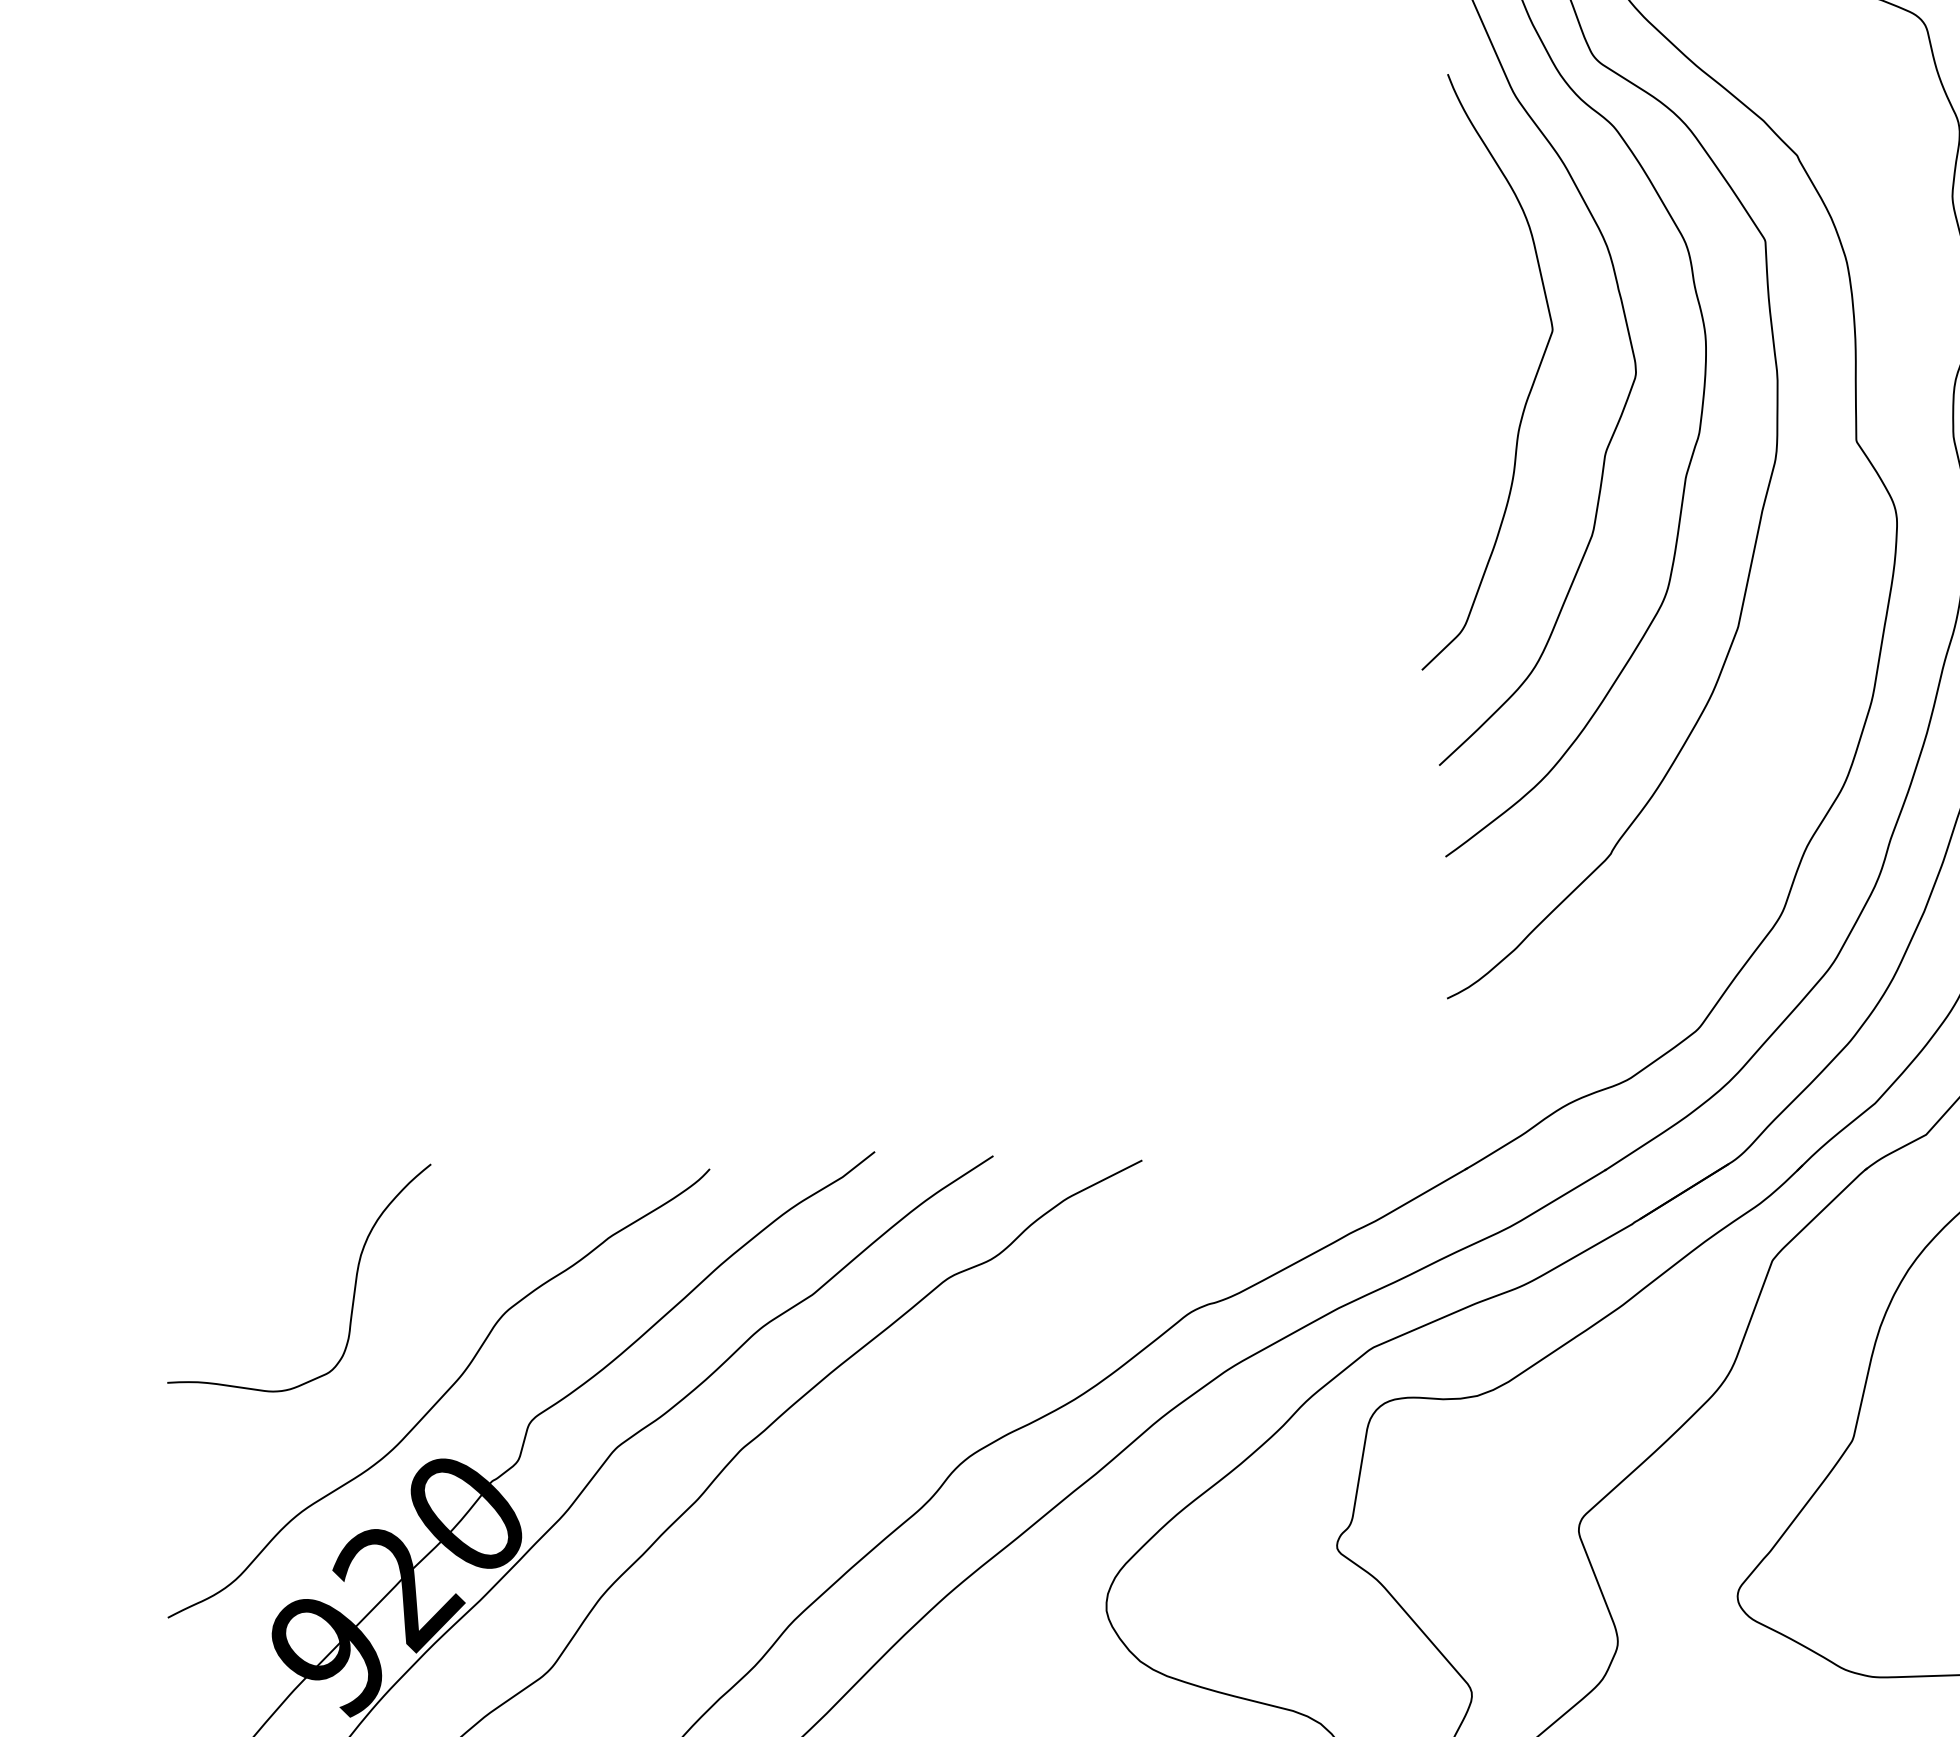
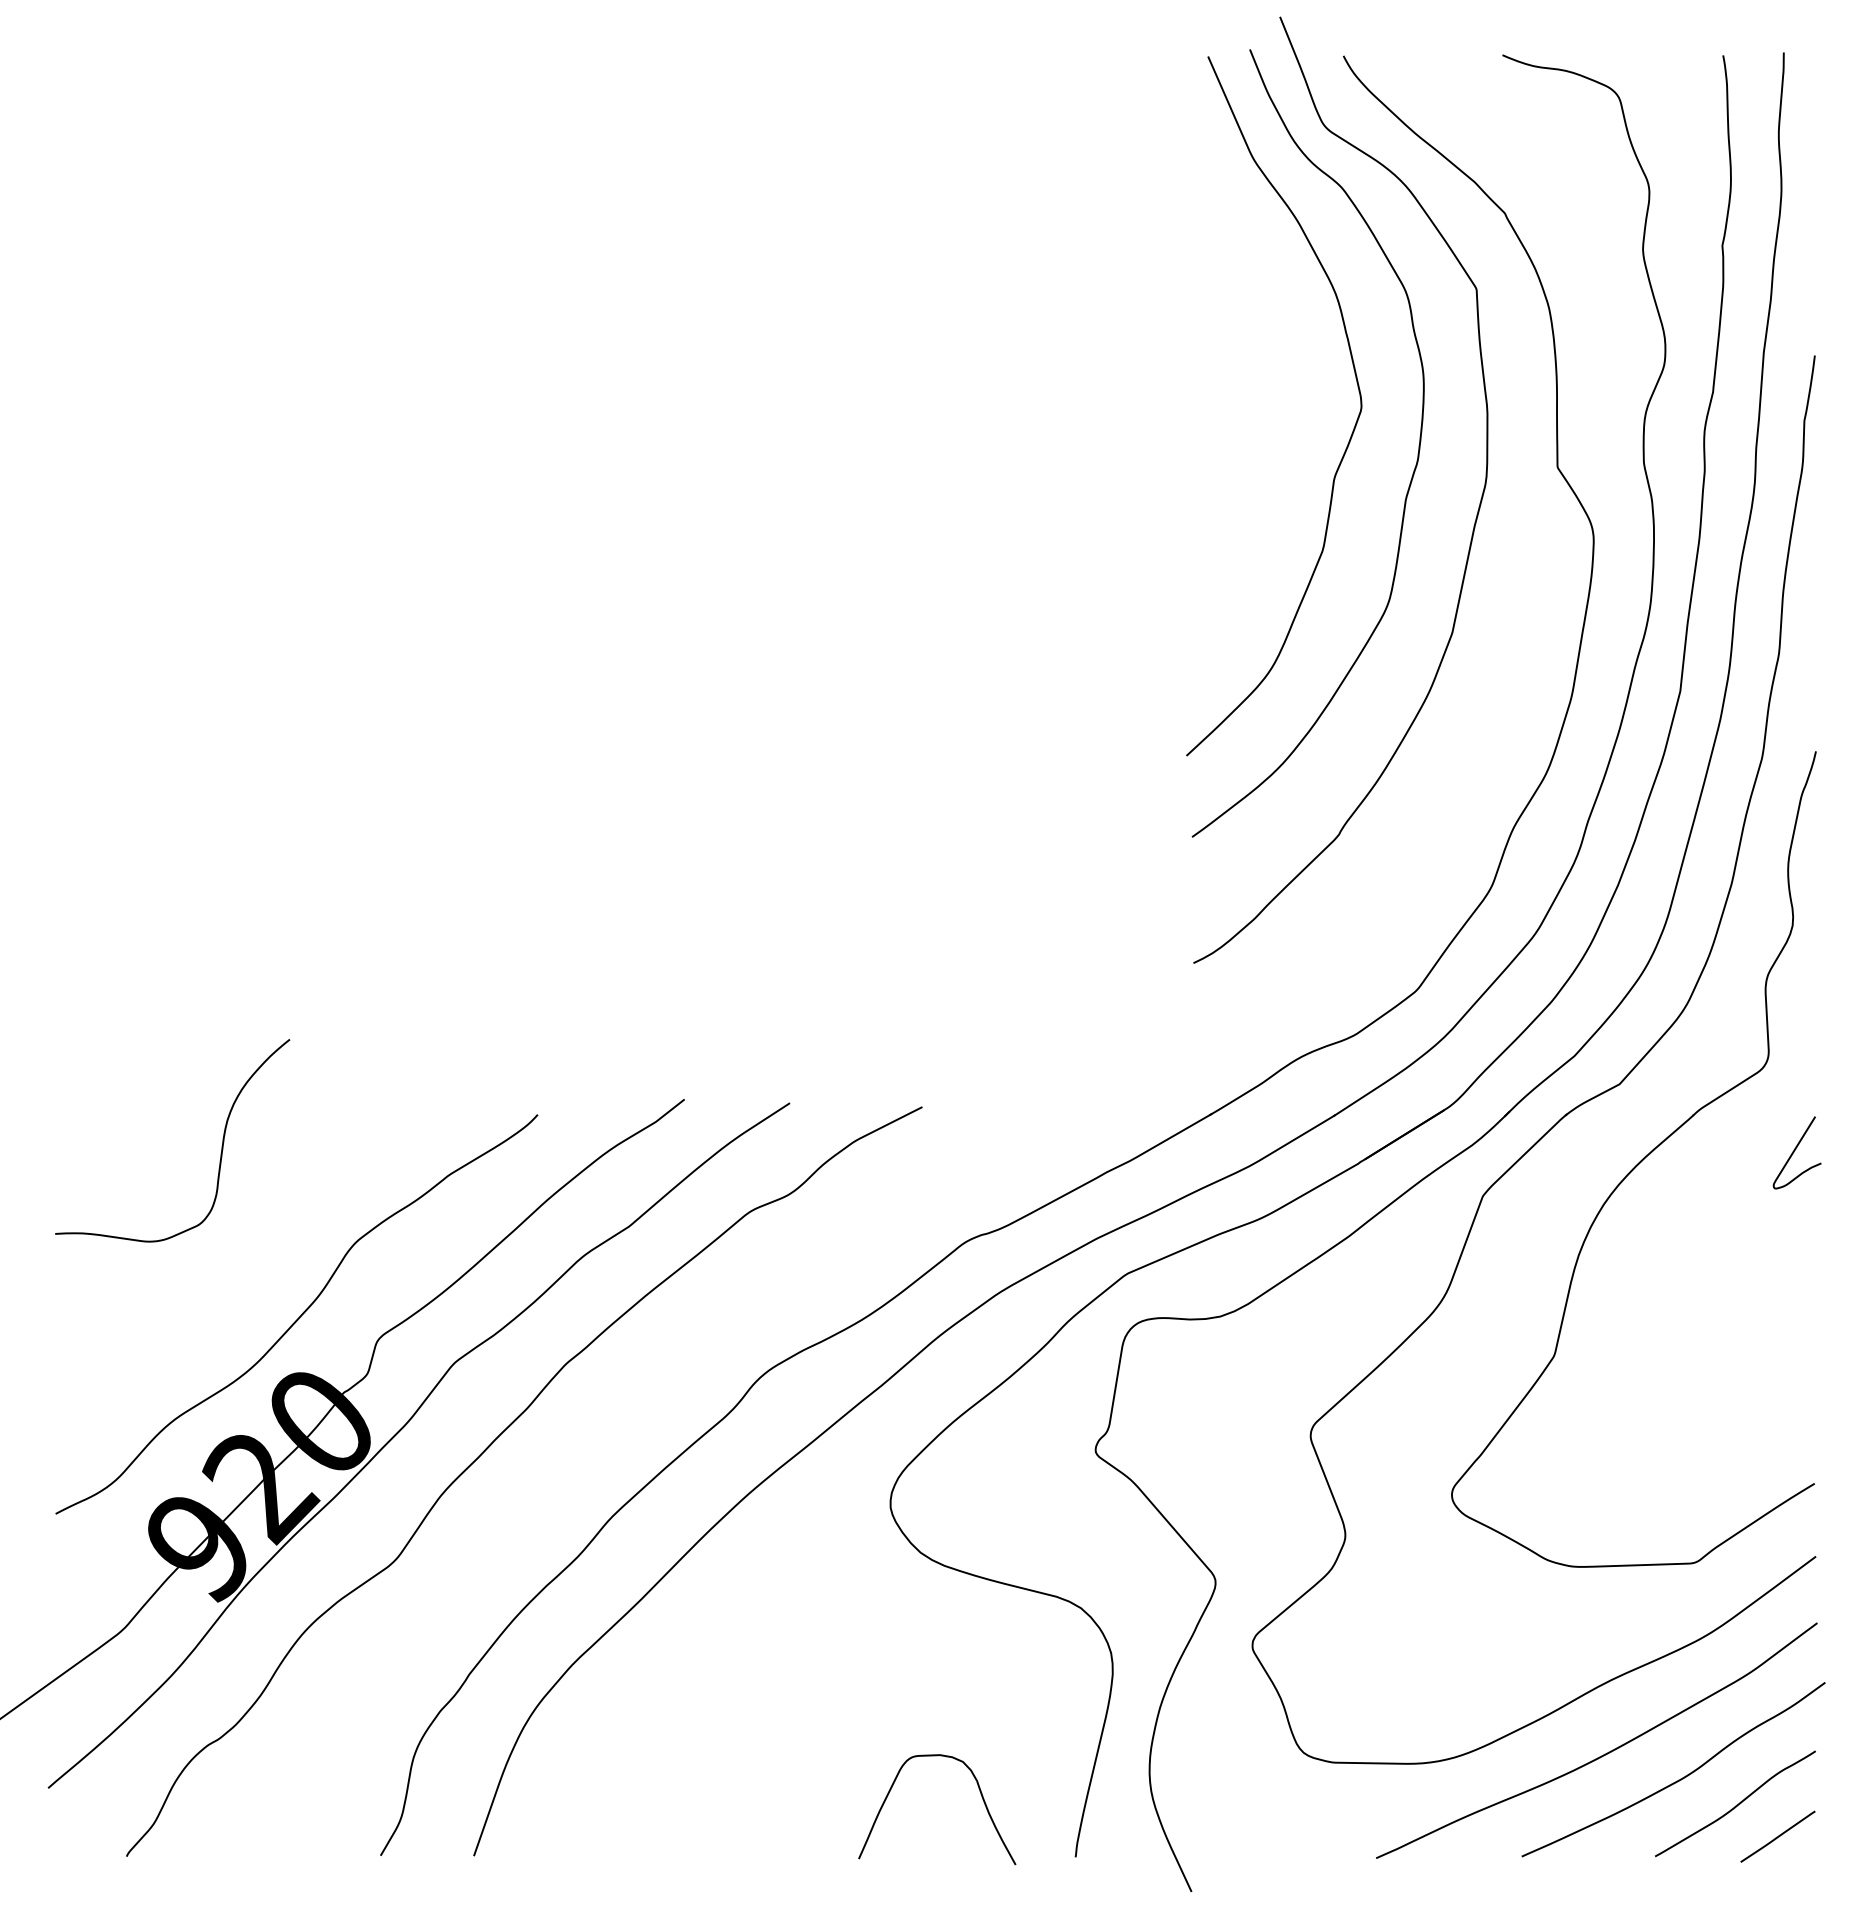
curve: (1529, 390) -> (1266, 422), removed
curve: (354, 1283) -> (221, 1145), moved

